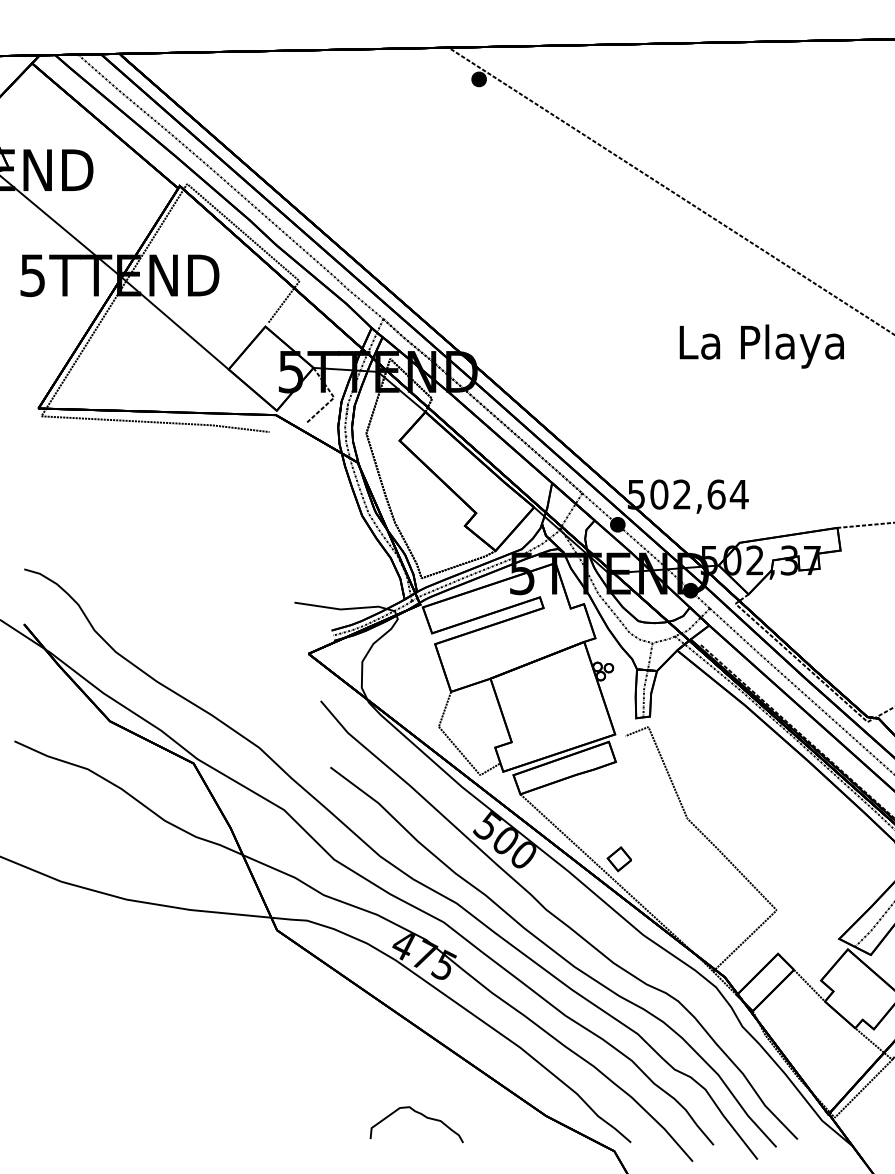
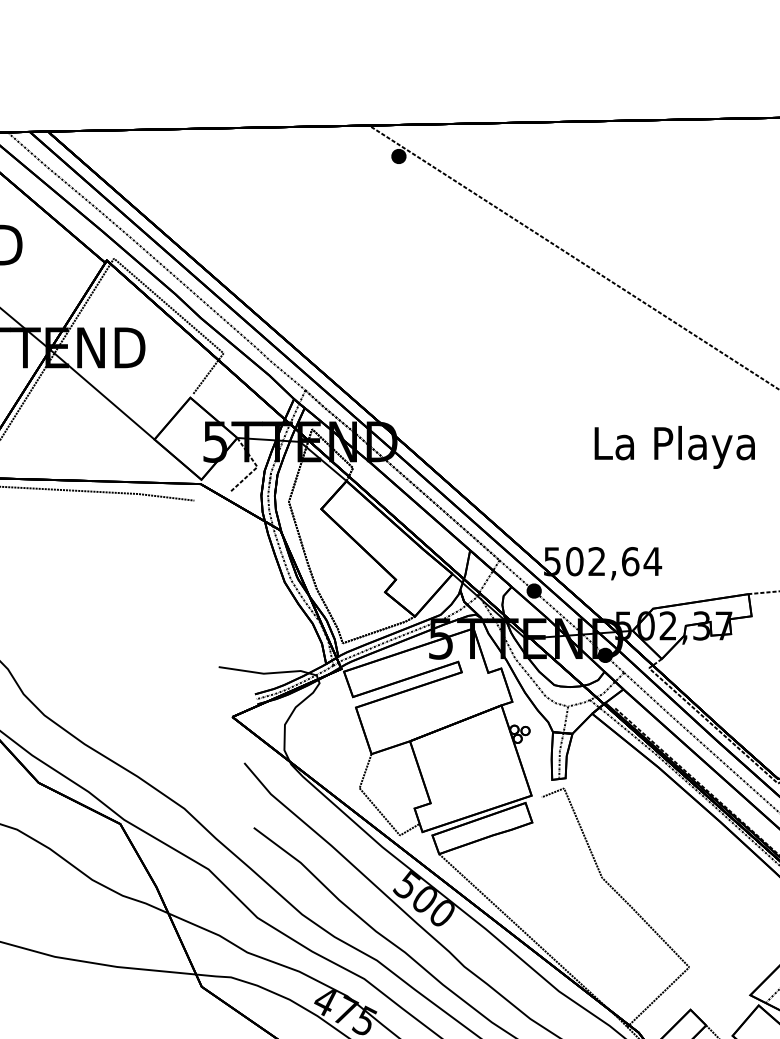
text: (761, 346) -> (674, 447), moved
part: (618, 859) -> (534, 917), removed

